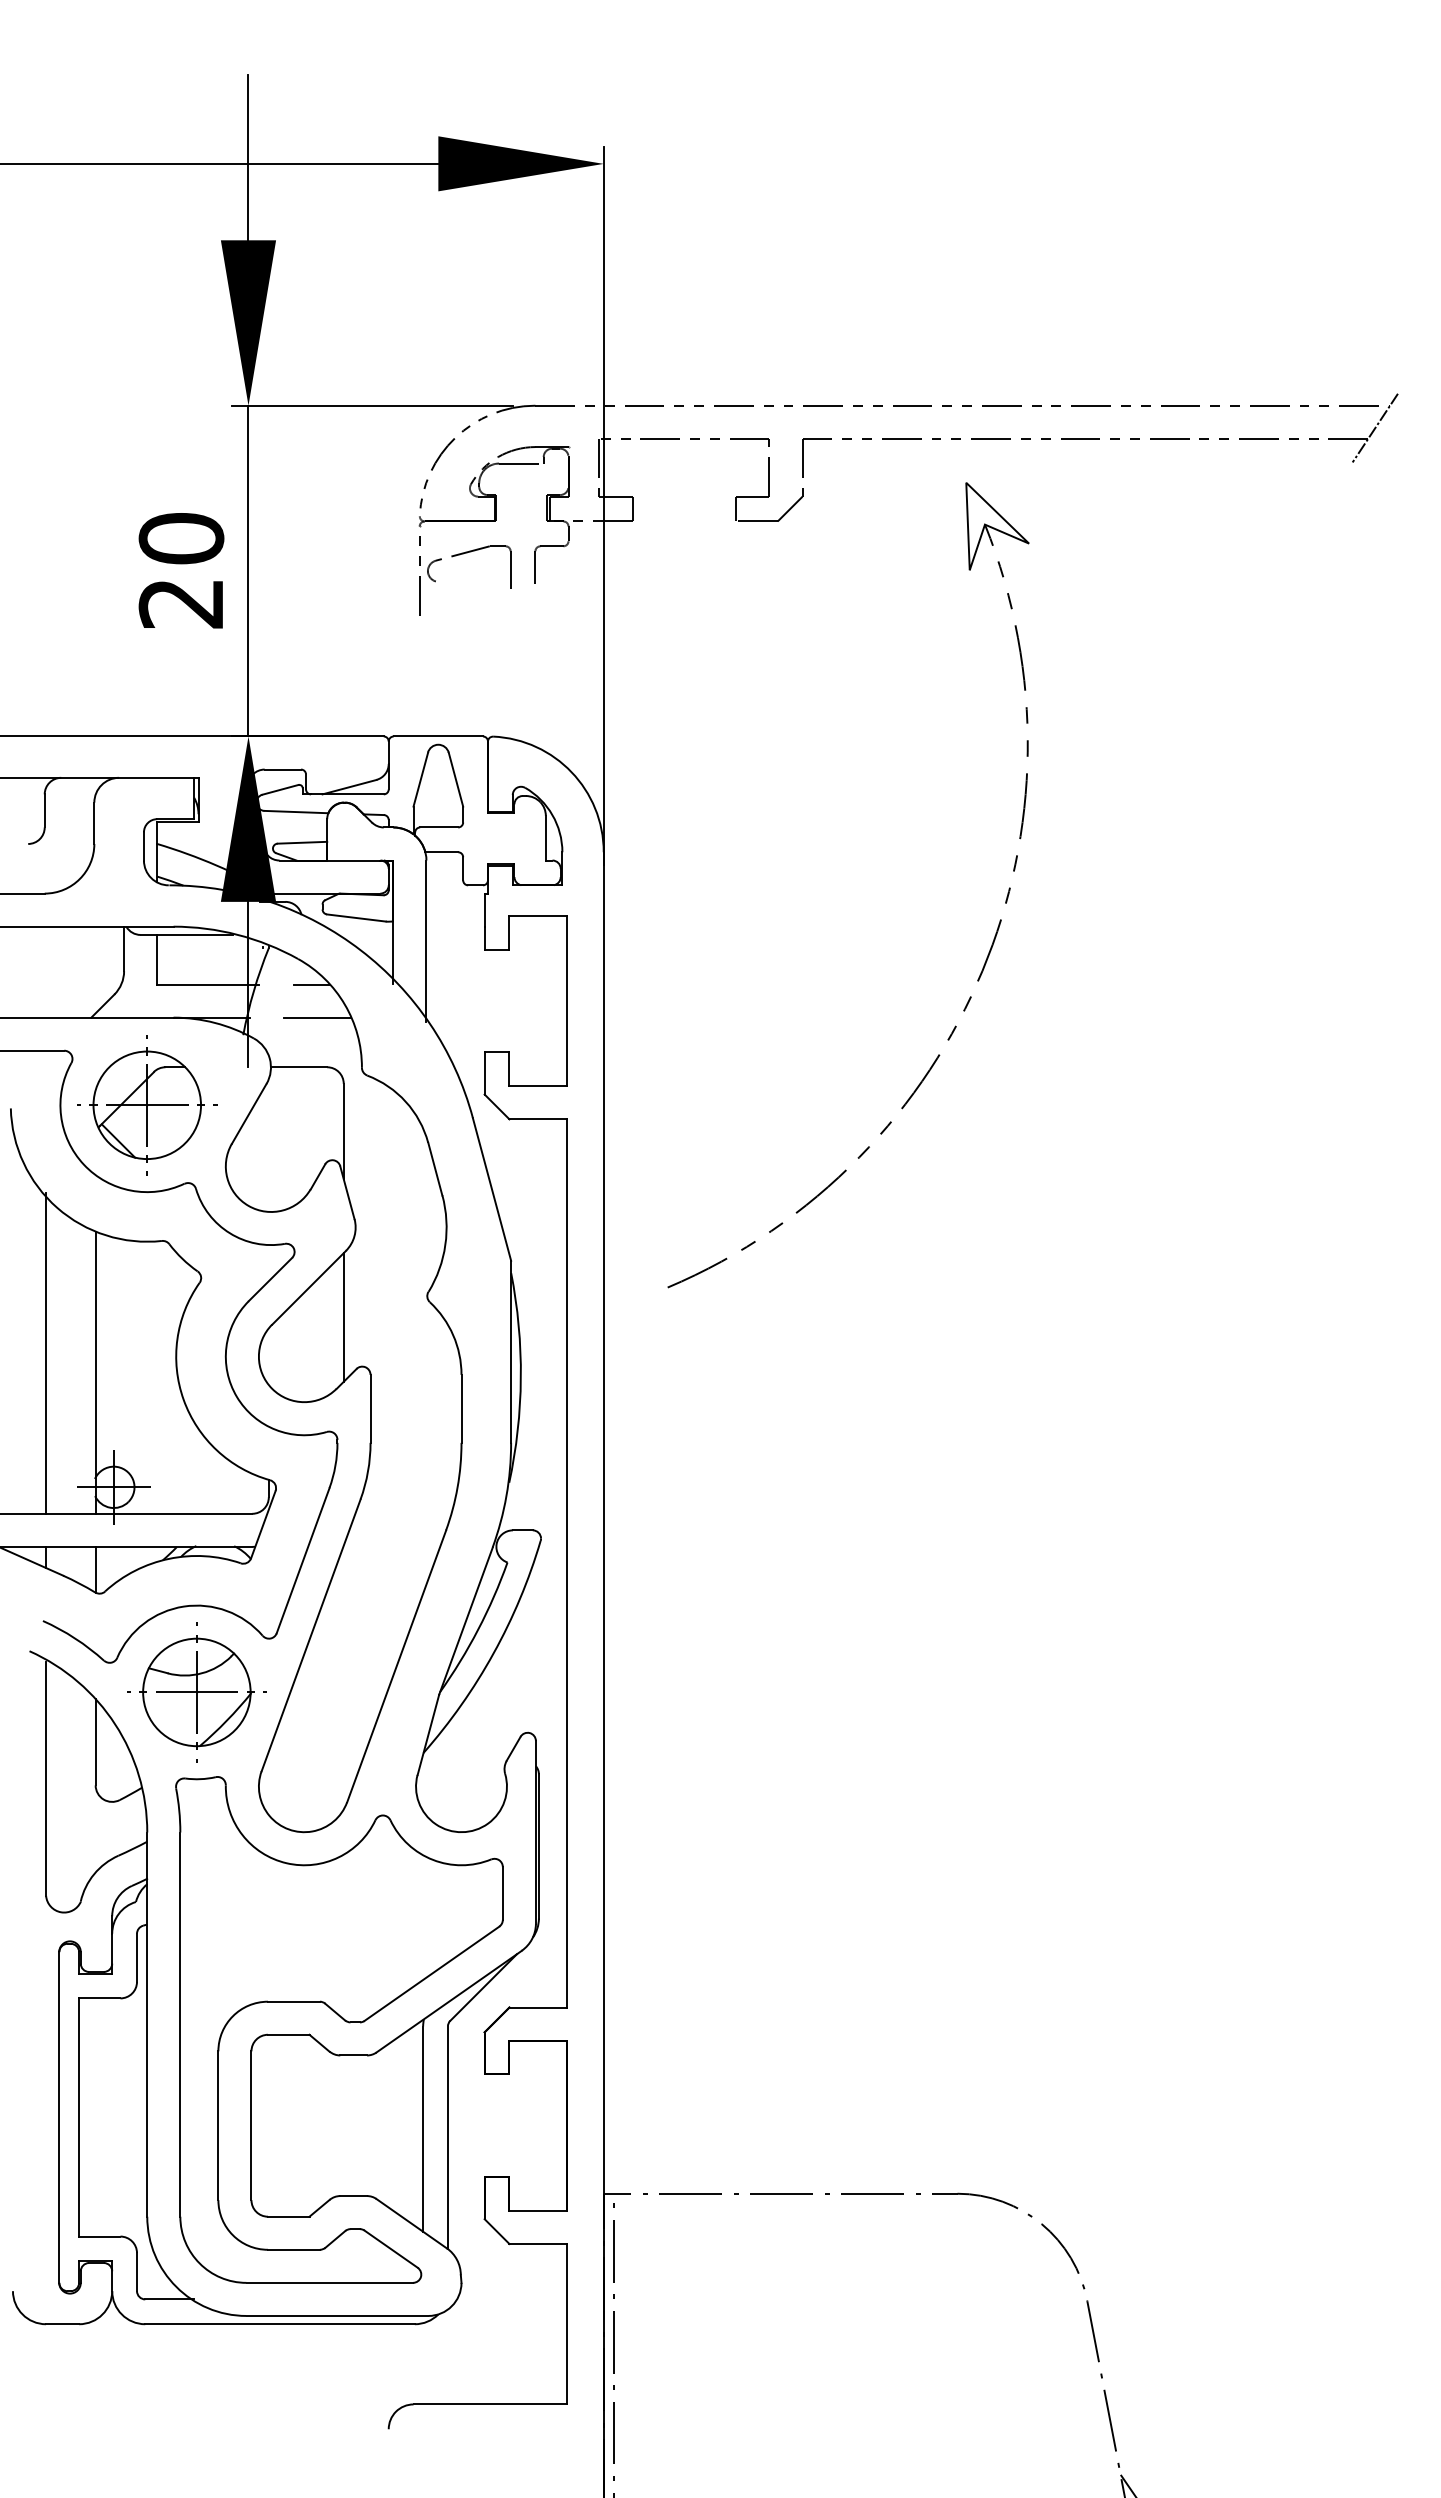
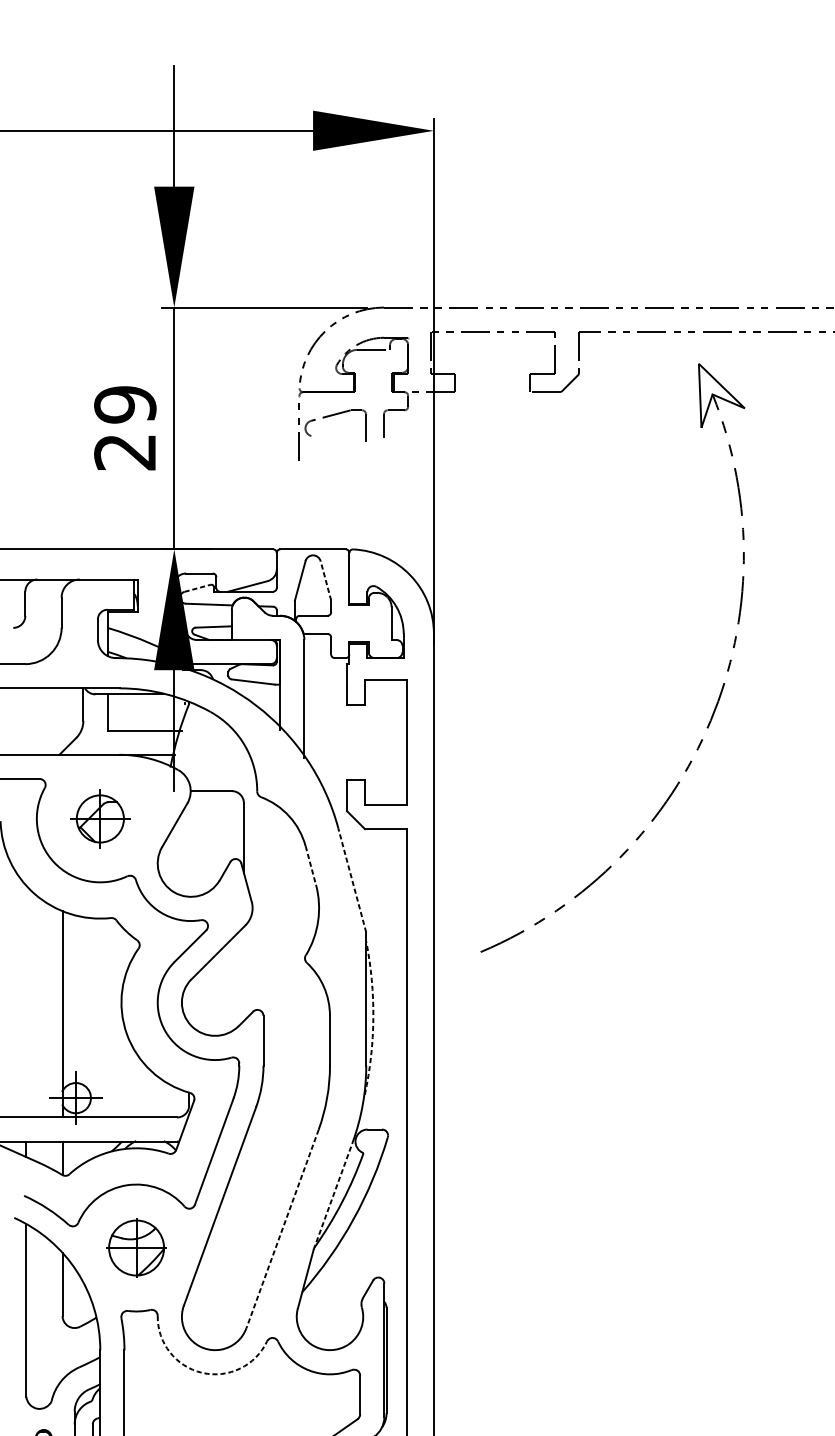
text: (181, 538) -> (125, 404), 20 -> 29
line: (455, 779) -> (325, 580), solid -> dashed
line: (280, 789) -> (197, 588), solid -> dashed
line: (311, 984) -> (220, 730), removed
line: (317, 1017) -> (224, 754), removed
part: (147, 1105) -> (100, 819), size x0.6
line: (435, 1169) -> (310, 865), solid -> dashed
line: (492, 1189) -> (352, 880), solid -> dashed
line: (343, 1317) -> (243, 973), removed
line: (46, 1352) -> (26, 999), removed
arc: (520, 1378) -> (373, 1018), solid -> dashed
line: (466, 1620) -> (333, 1195), solid -> dashed
line: (396, 1666) -> (282, 1229), solid -> dashed
part: (196, 1692) -> (136, 1248), size x0.7
arc: (286, 1863) -> (202, 1373), solid -> dashed

